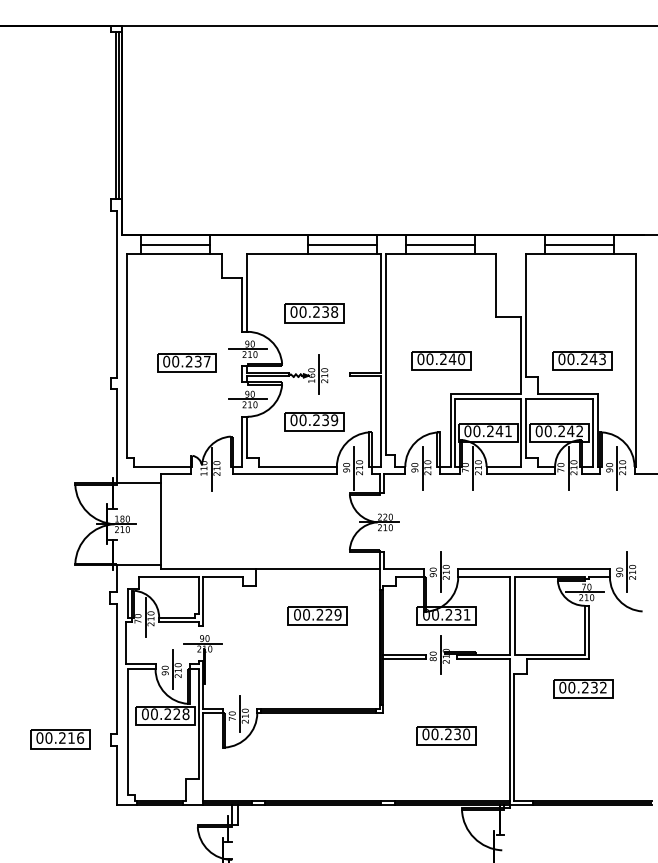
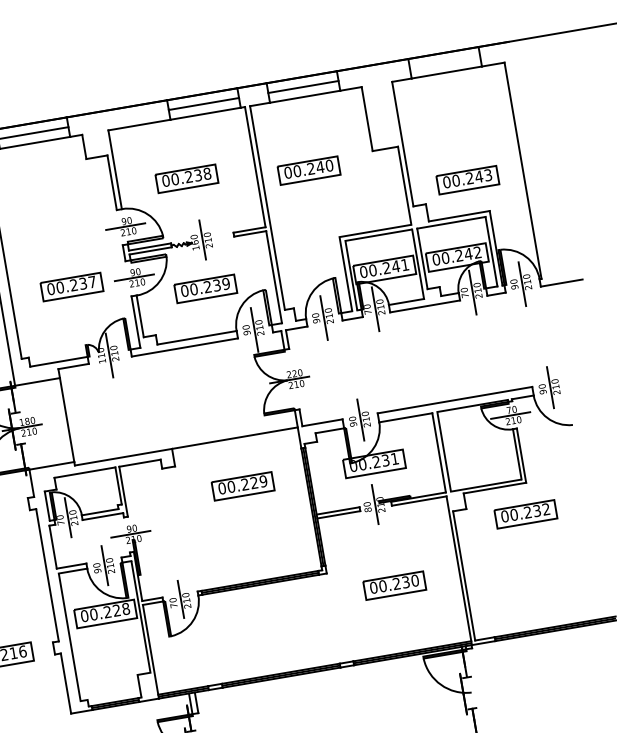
line: (579, 244) -> (444, 62), removed
part: (441, 360) -> (309, 170), moved
part: (186, 362) -> (71, 286), moved

